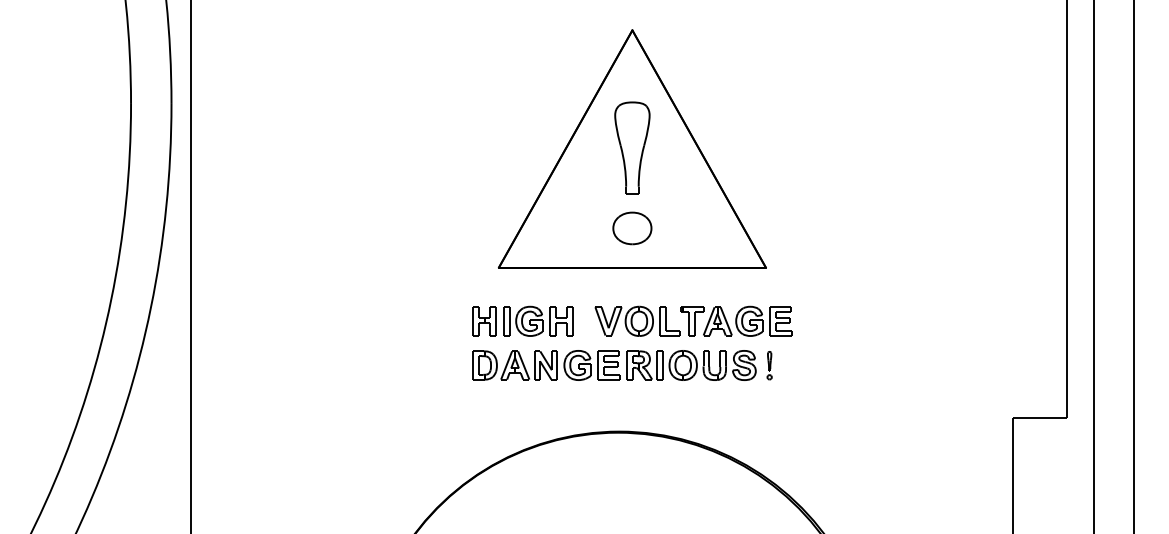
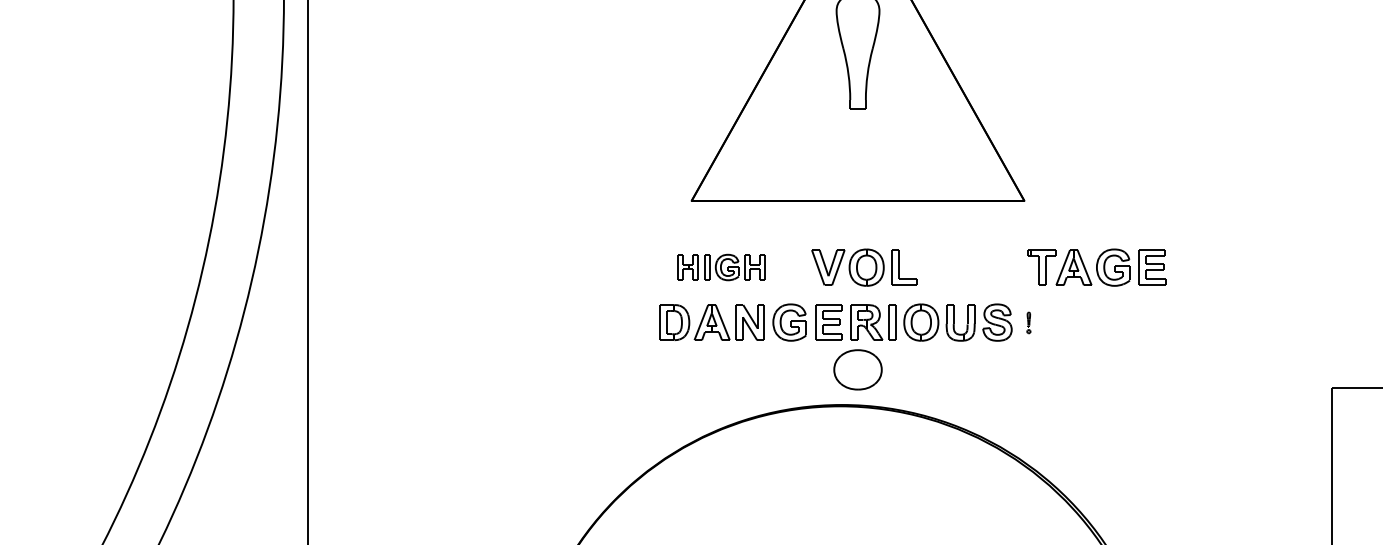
part: (632, 228) -> (858, 369), moved
part: (522, 320) -> (721, 266), size x0.7
part: (736, 320) -> (1097, 266), moved
part: (769, 365) -> (1028, 322), size x0.6

